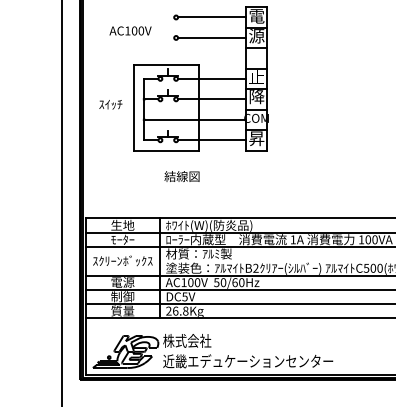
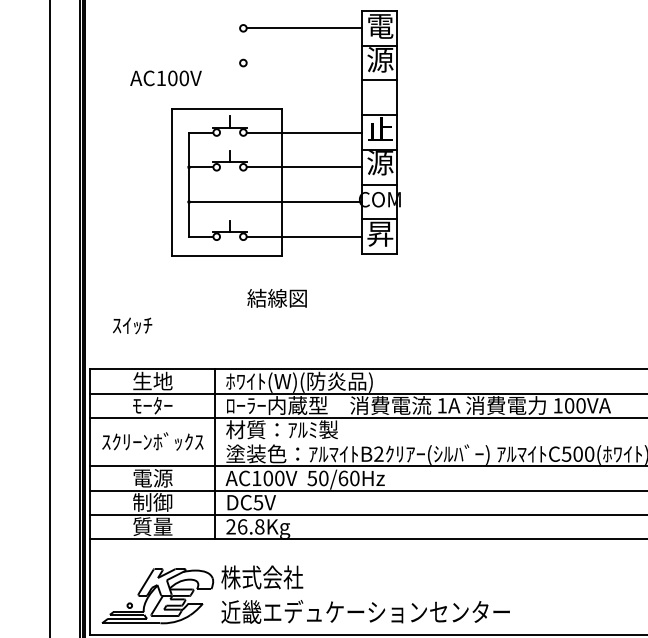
text: (130, 30) -> (165, 77), moved
line: (212, 37) -> (305, 62), removed
text: (256, 97) -> (379, 164), 降 -> 源
text: (110, 104) -> (131, 325), moved
text: (181, 176) -> (276, 298), moved

